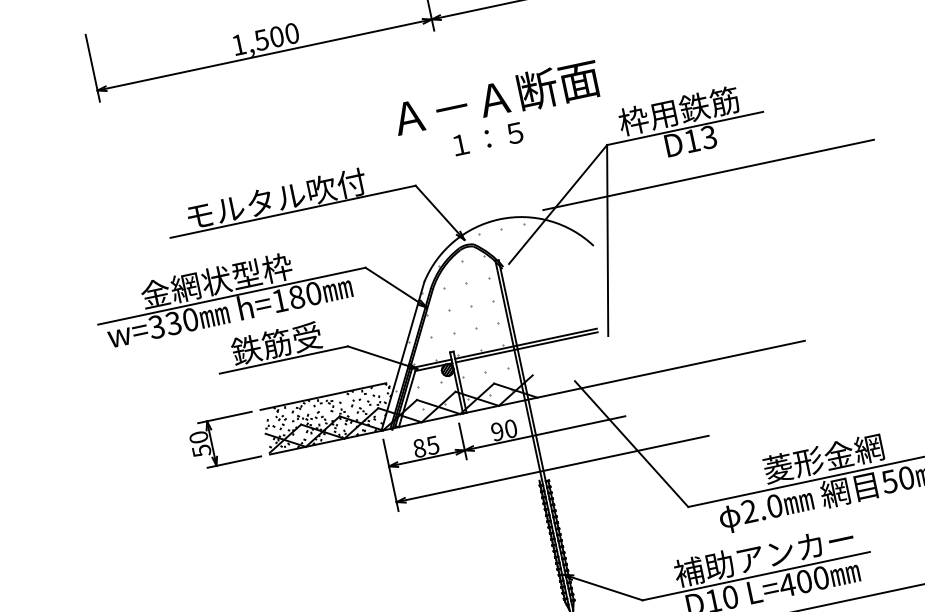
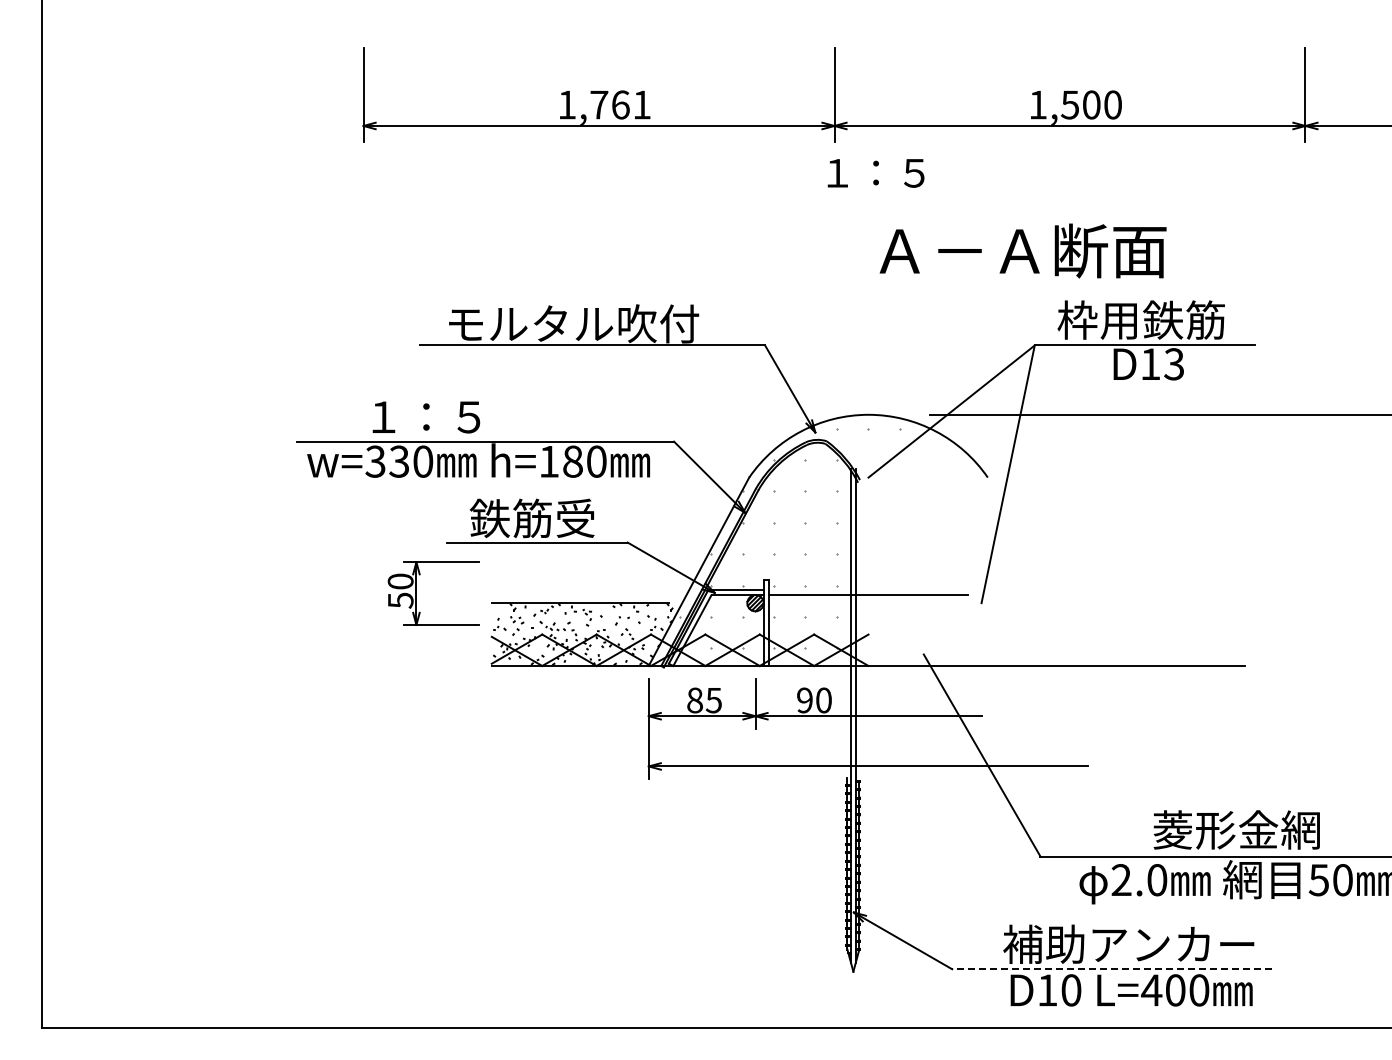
text: (276, 36) -> (620, 104), 1,500 -> 1,761
text: (496, 98) -> (1022, 250), moved
text: (487, 139) -> (875, 173), moved
text: (216, 280) -> (469, 416), 金網状型枠 -> １：５
line: (526, 344) -> (868, 590), removed
part: (211, 443) -> (416, 593), moved
line: (755, 576) -> (1111, 969), solid -> dashed

